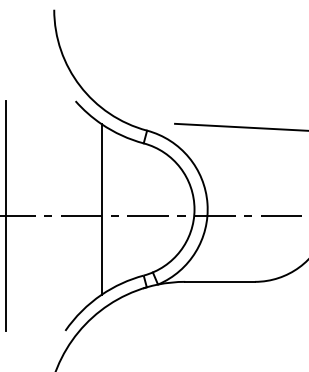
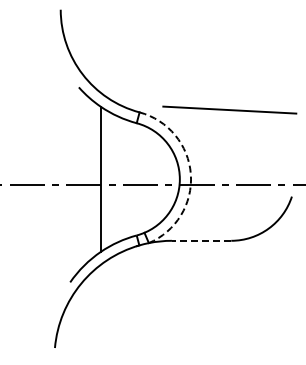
arc: (207, 203) -> (190, 174), solid -> dashed
line: (5, 215) -> (19, 184), removed
line: (219, 281) -> (201, 240), solid -> dashed

